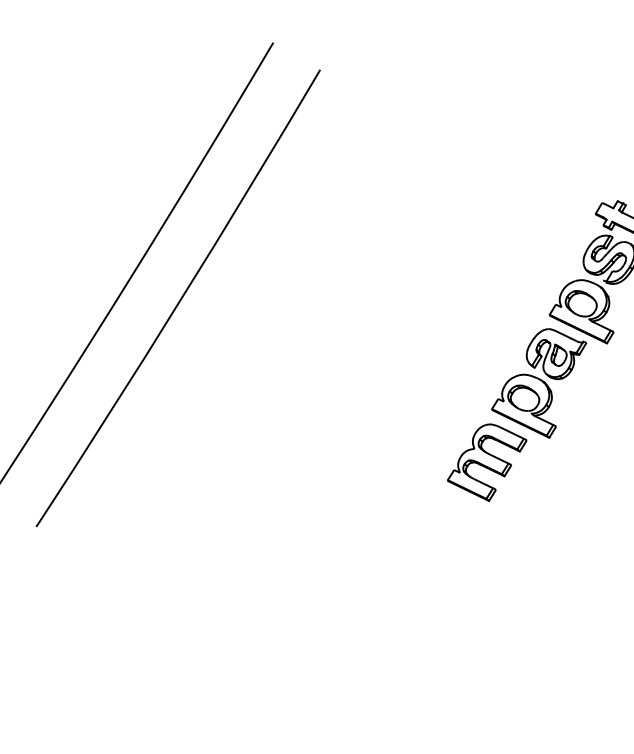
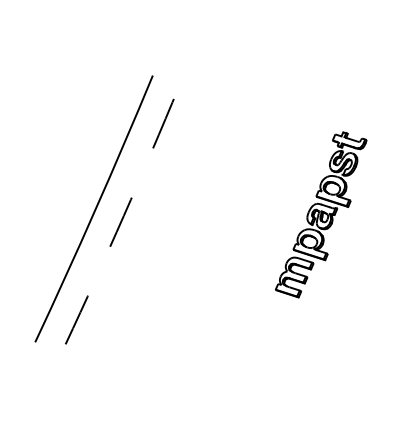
arc: (180, 299) -> (123, 215), solid -> dashed

